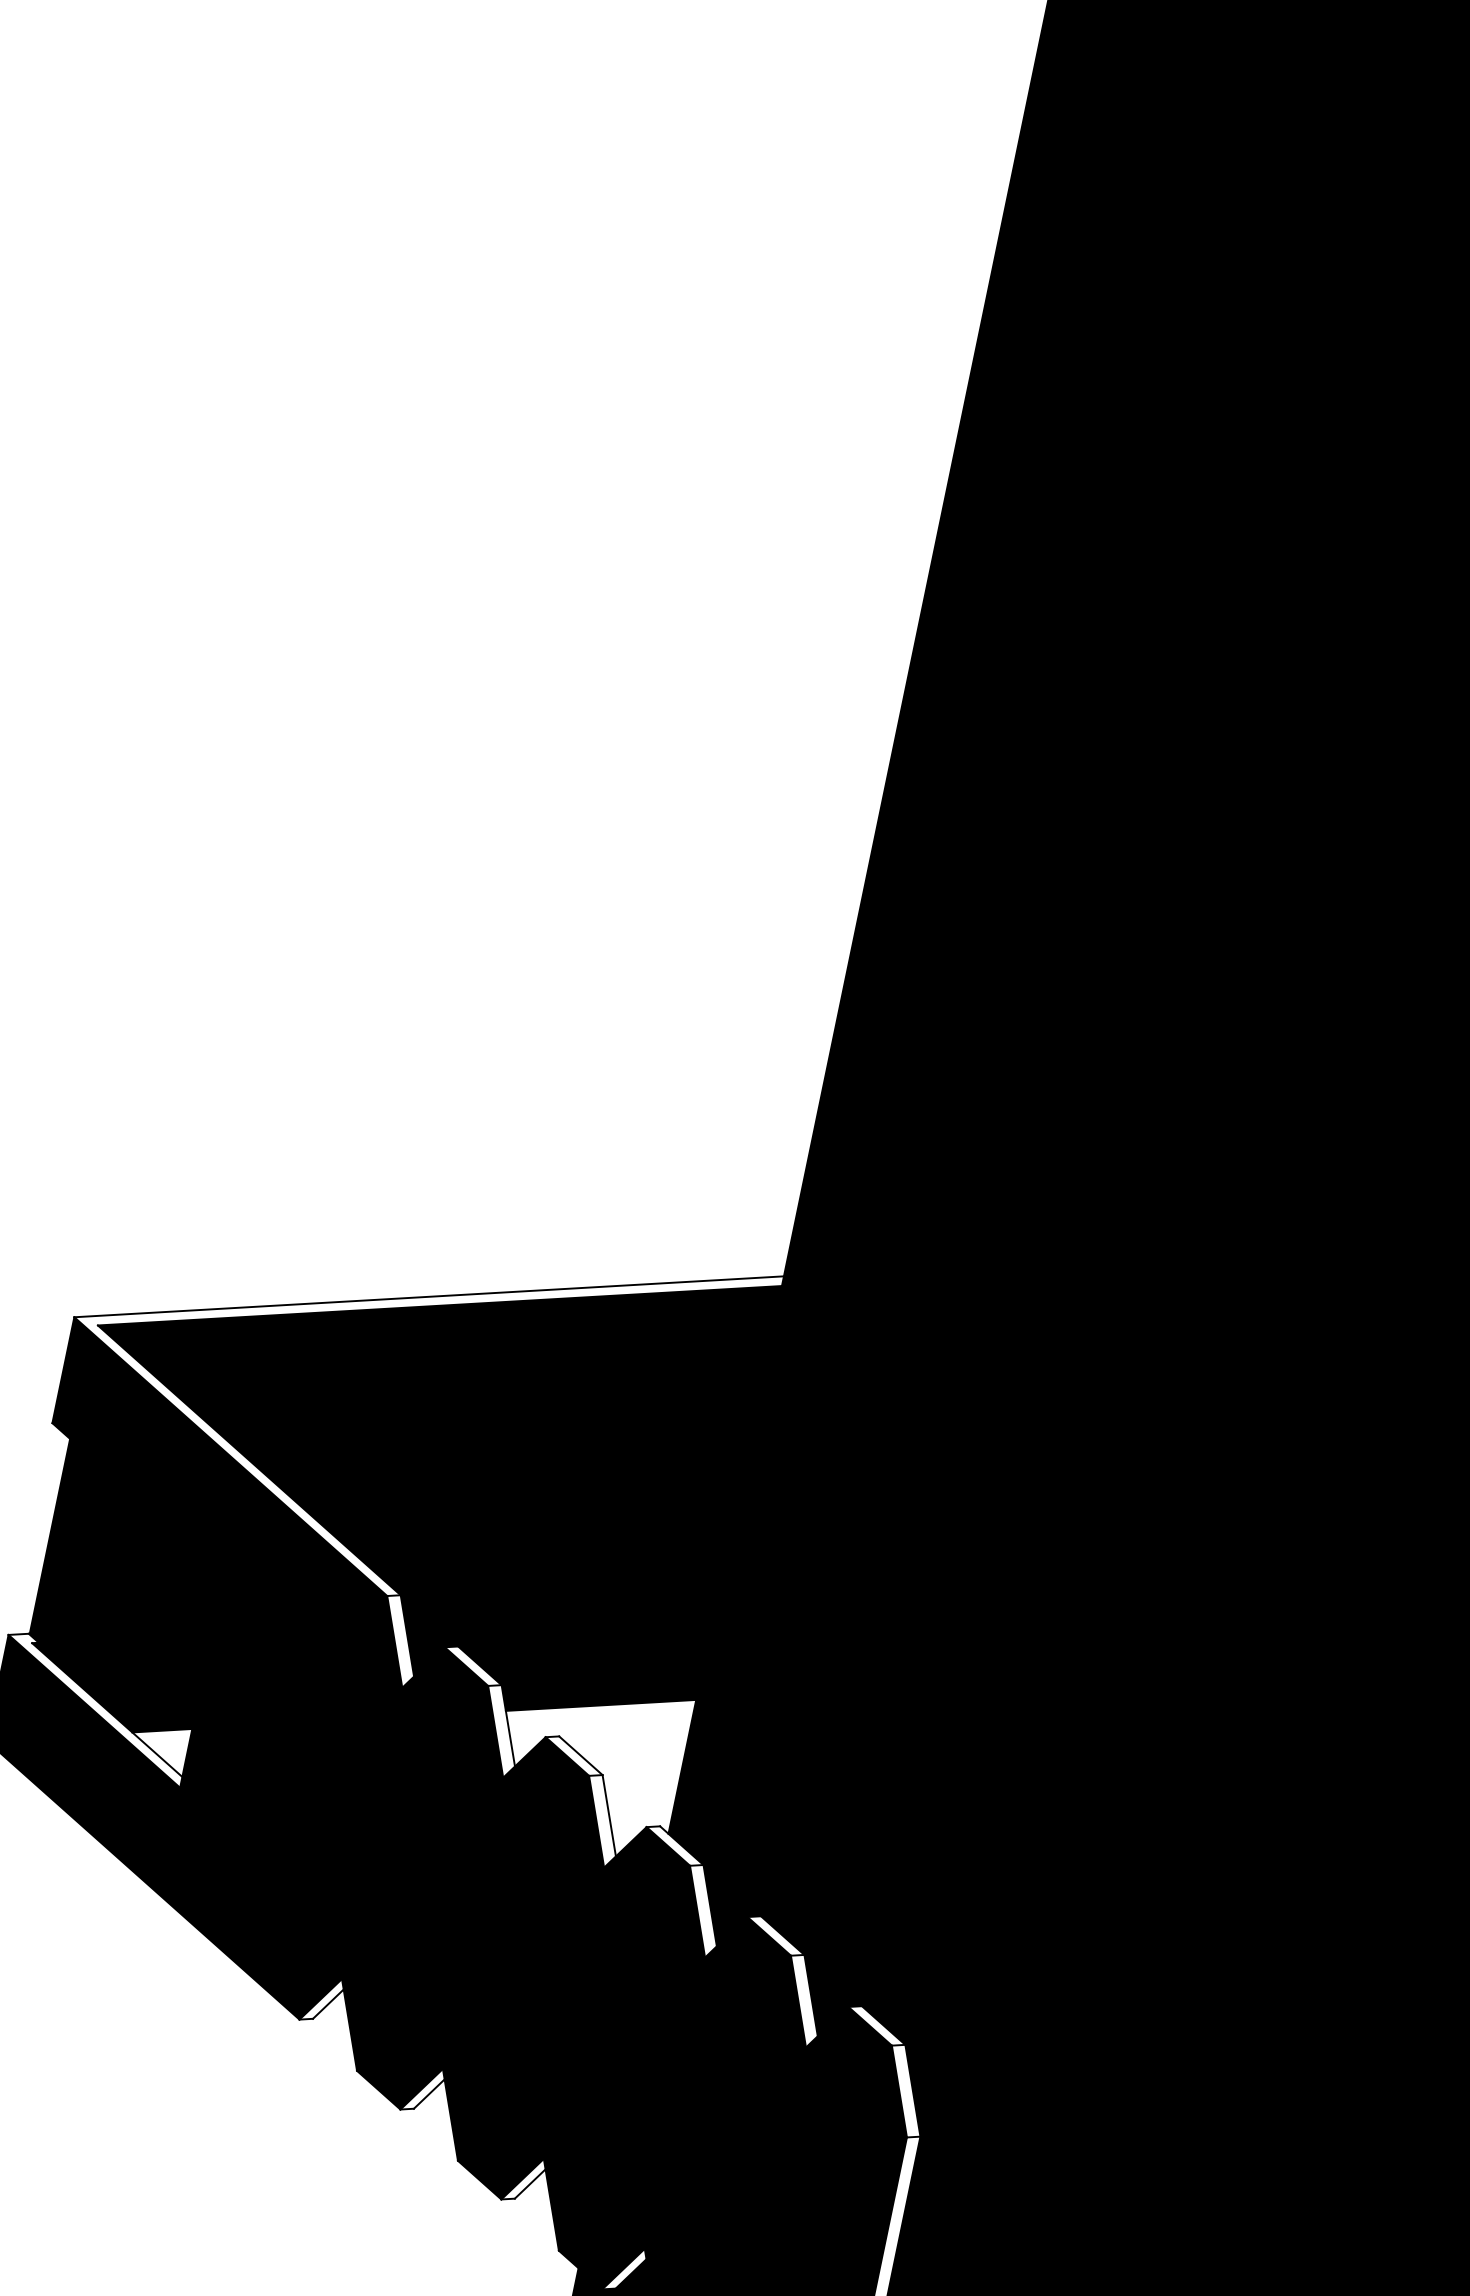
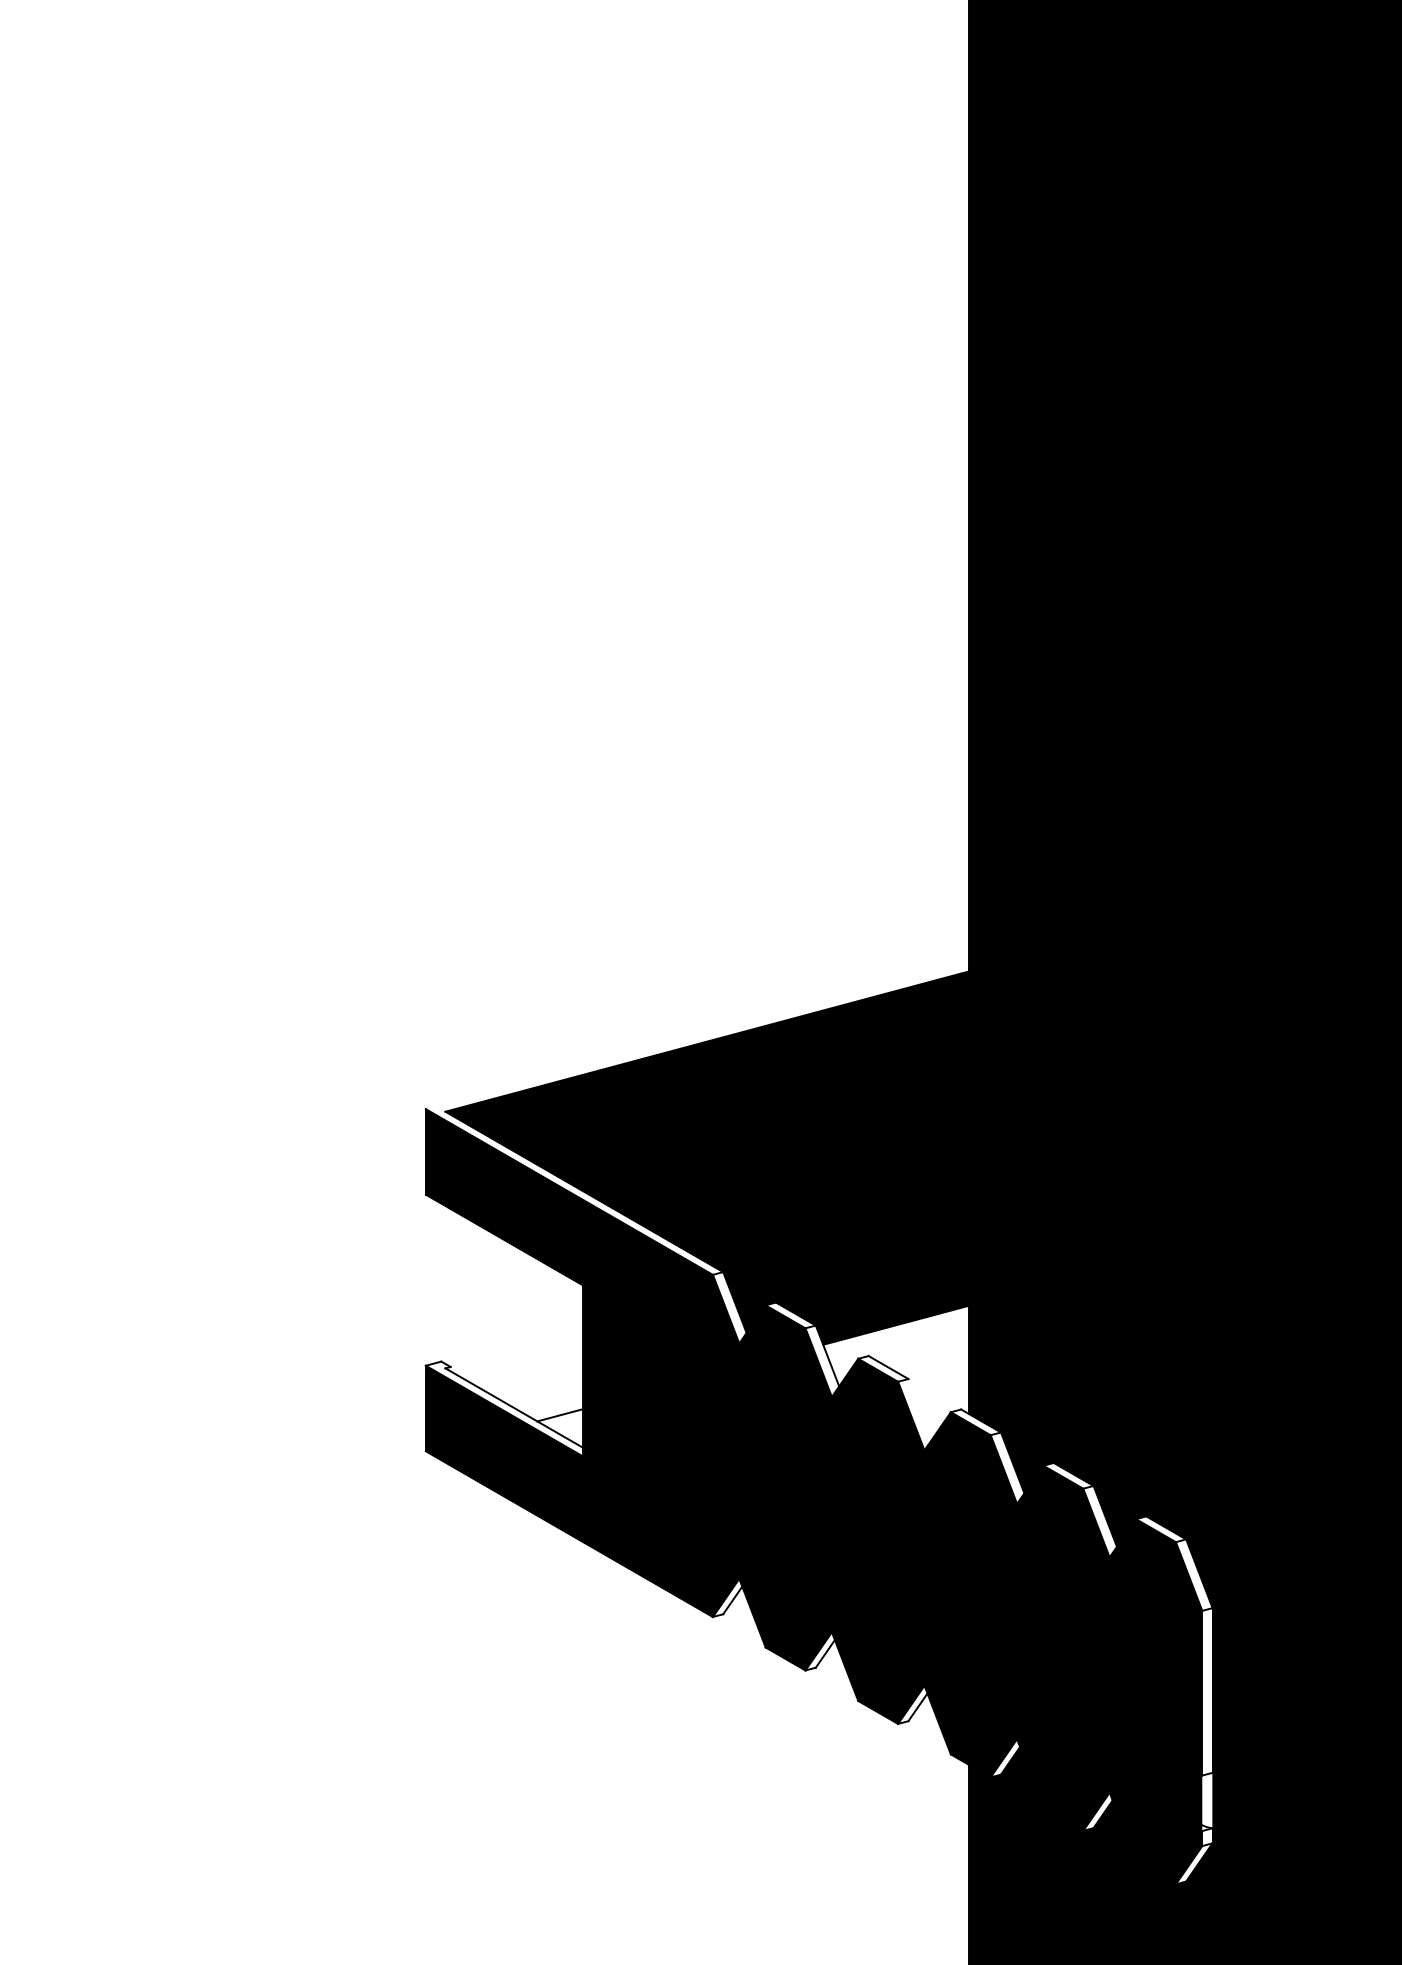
line: (428, 1296) -> (696, 1036), removed
fill: (129, 1591) -> (512, 1312), removed
line: (608, 1815) -> (919, 1409), removed

